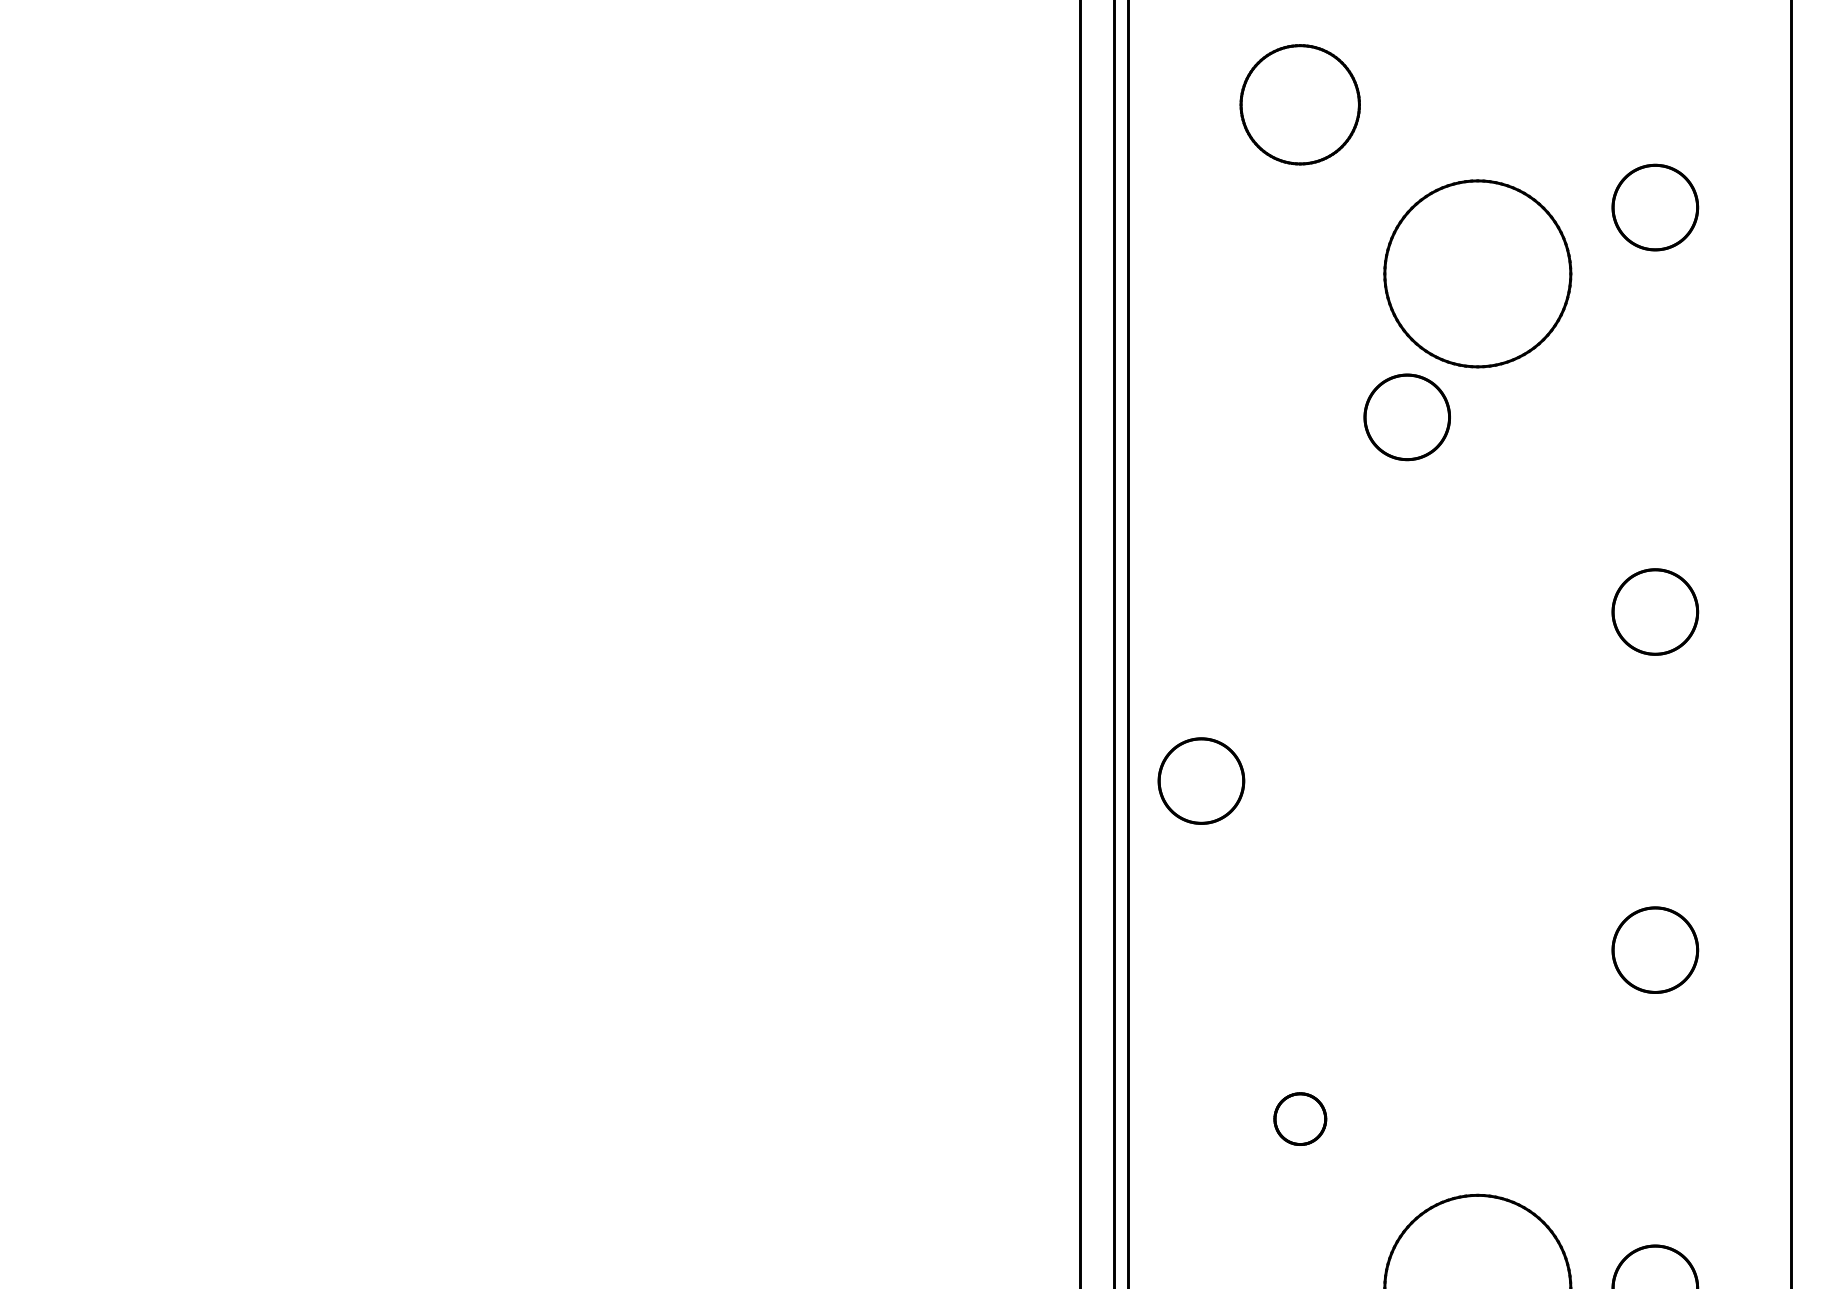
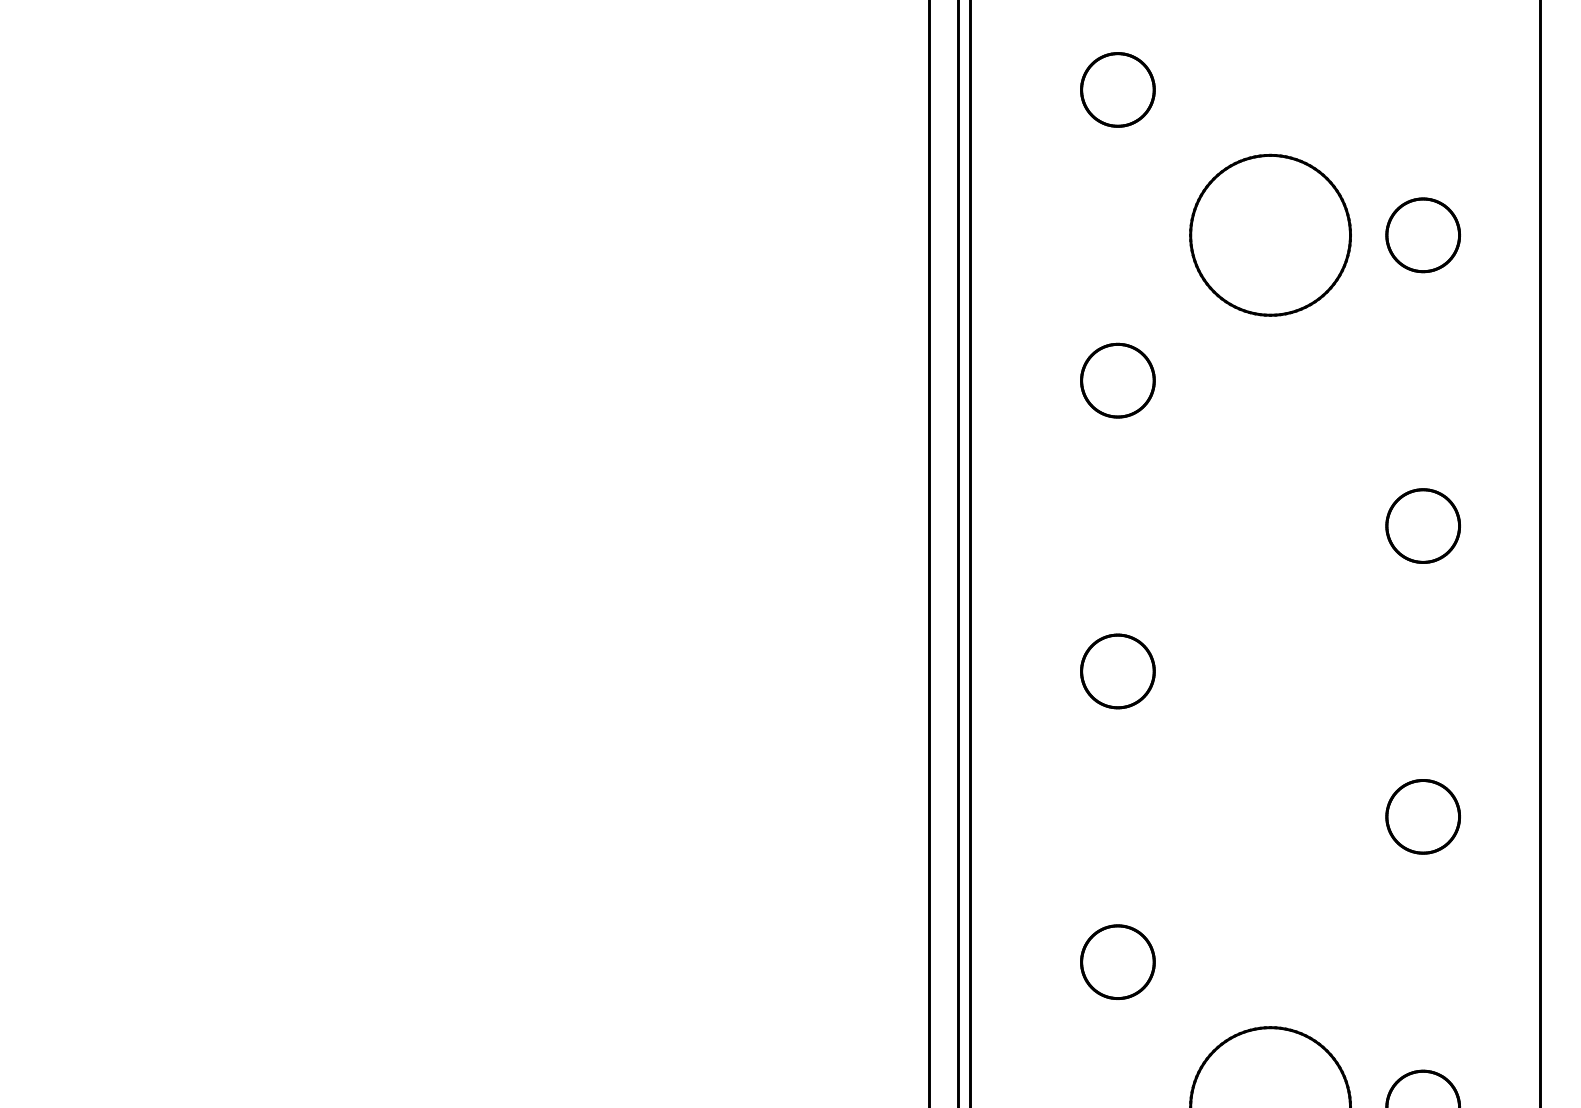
part: (1299, 104) -> (1117, 89), size x0.71
part: (1654, 207) -> (1422, 235), moved
part: (1406, 417) -> (1117, 380), moved
part: (1200, 781) -> (1117, 671), moved
part: (1299, 1118) -> (1117, 961), size x1.67

